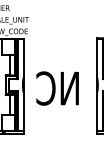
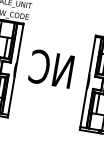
text: (57, 88) -> (51, 68), moved

